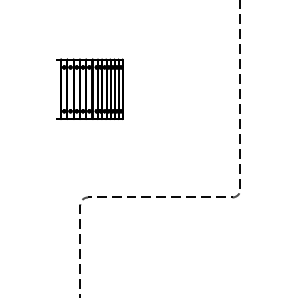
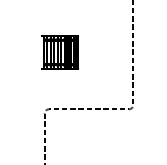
part: (89, 89) -> (59, 52), moved

